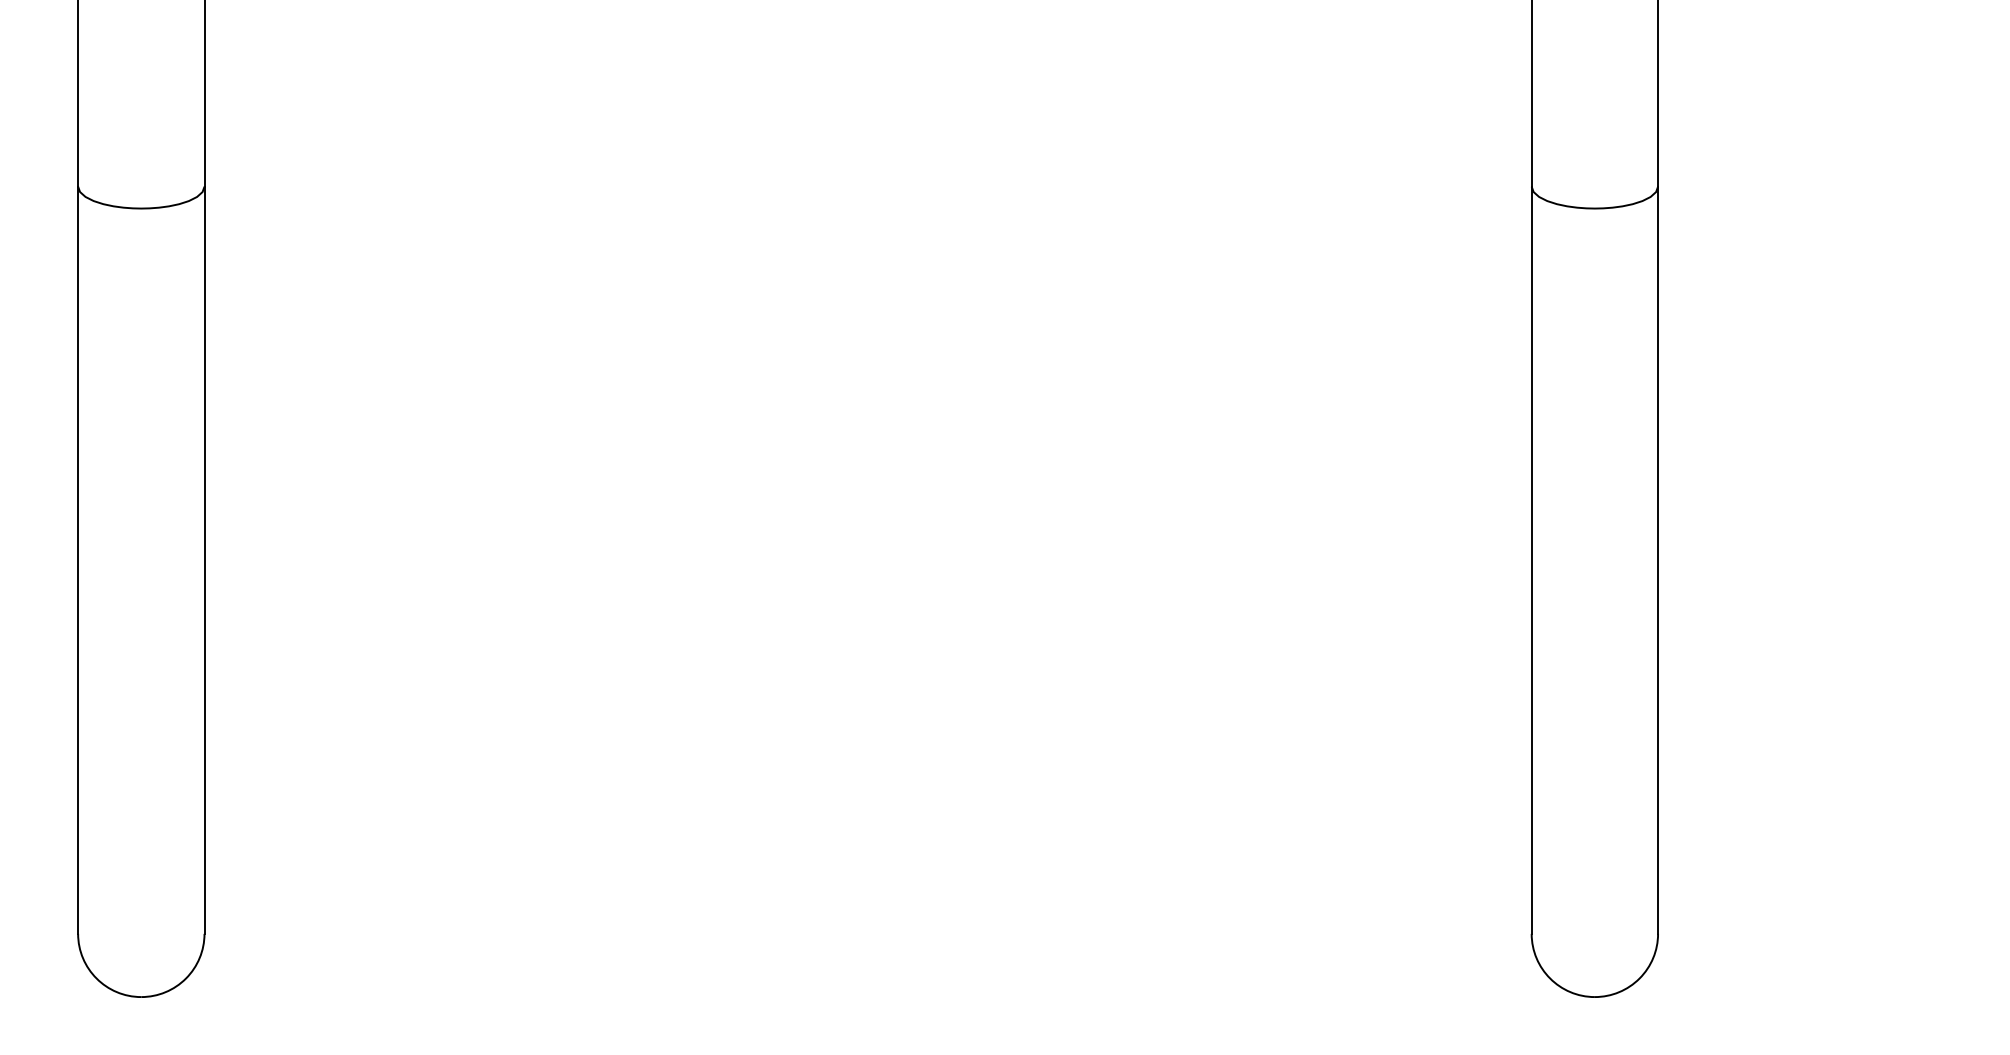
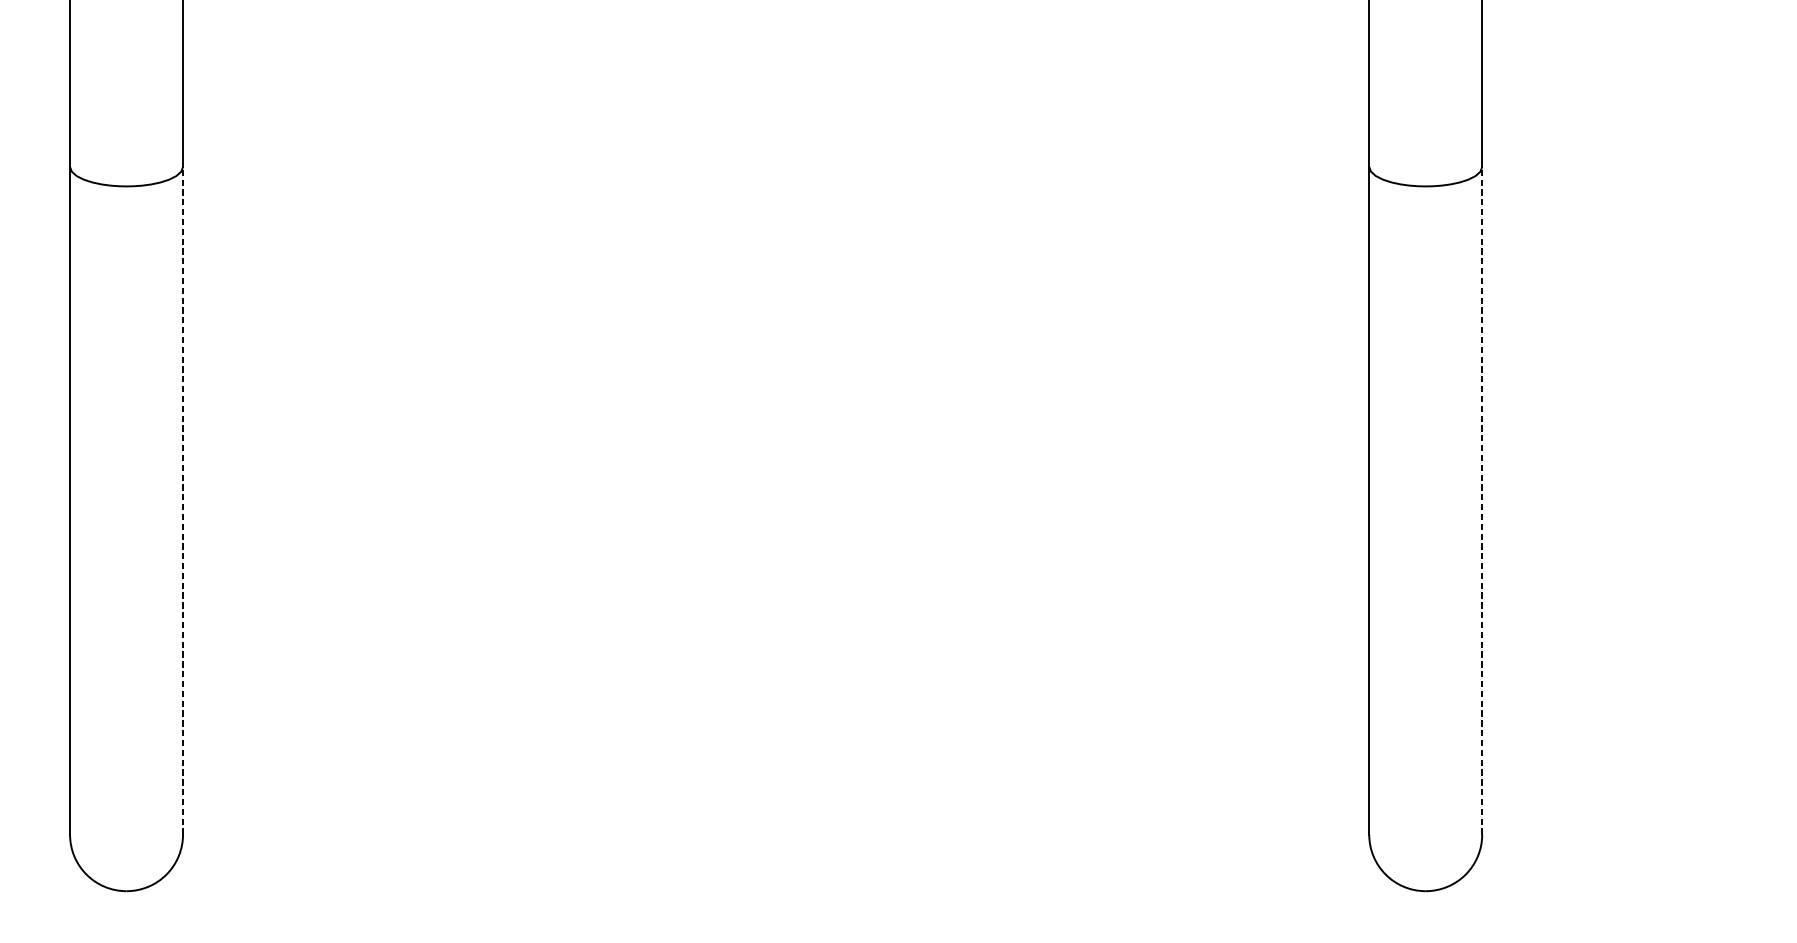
line: (204, 560) -> (183, 500), solid -> dashed
line: (1658, 560) -> (1482, 500), solid -> dashed

